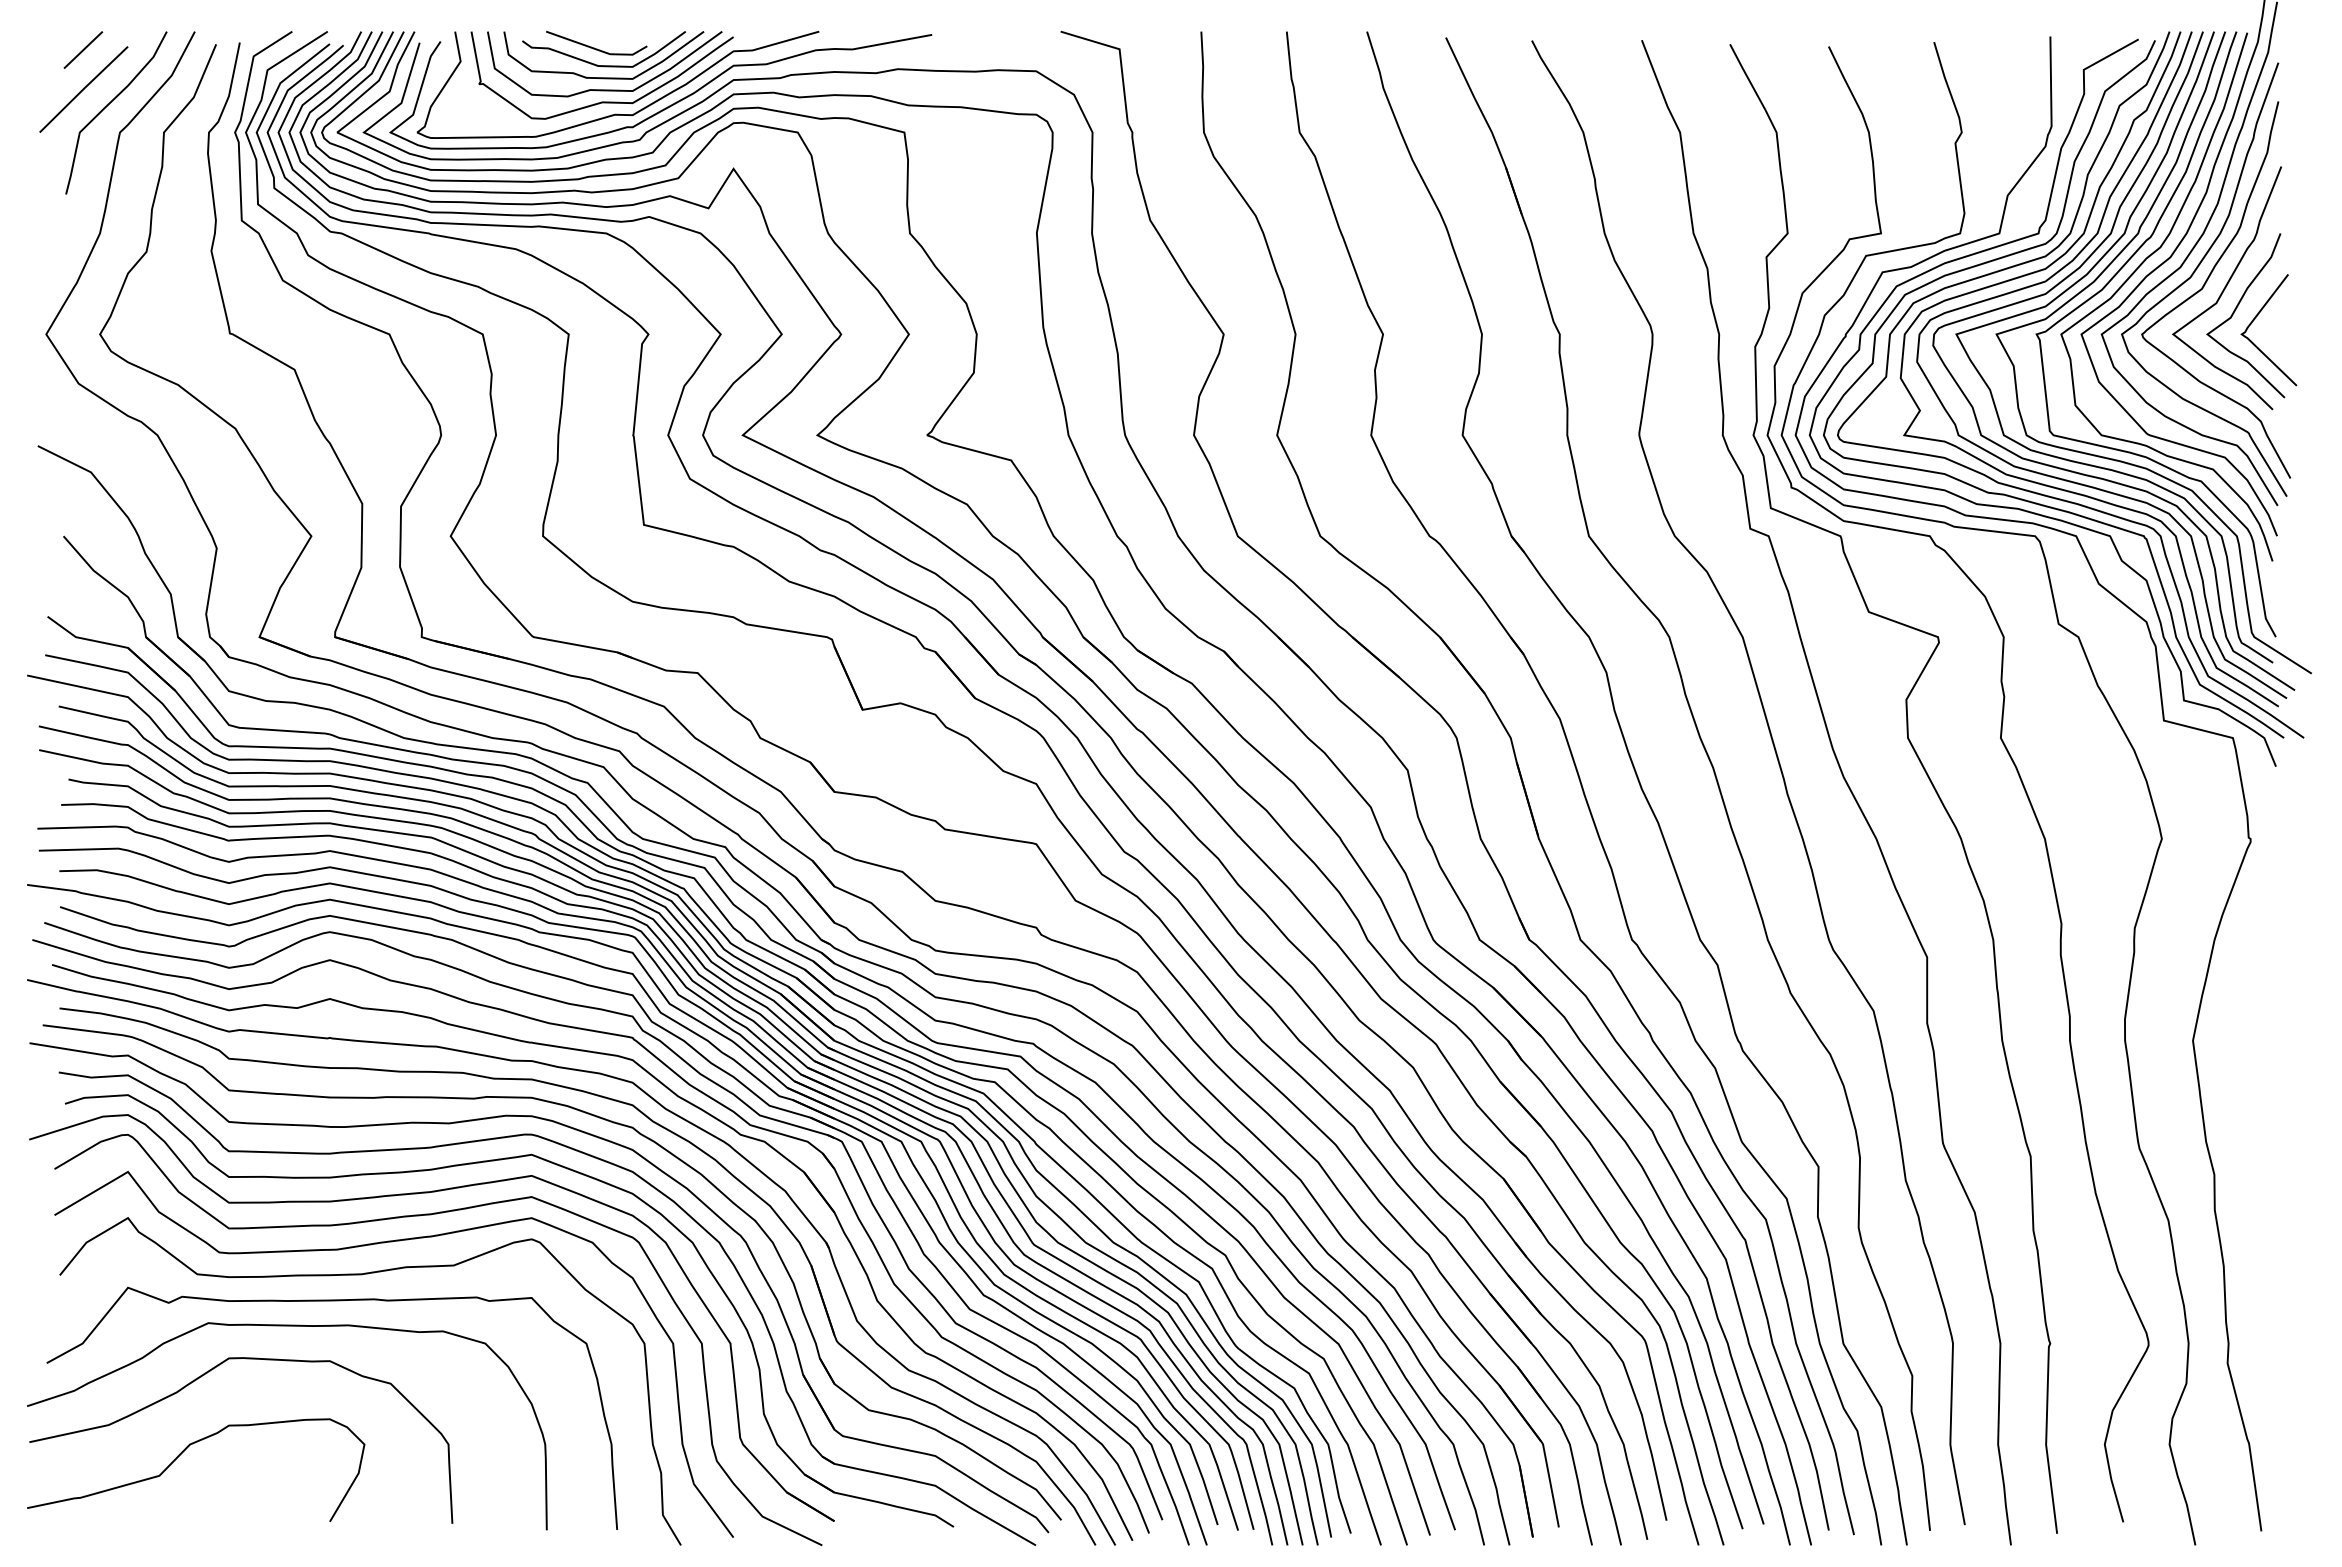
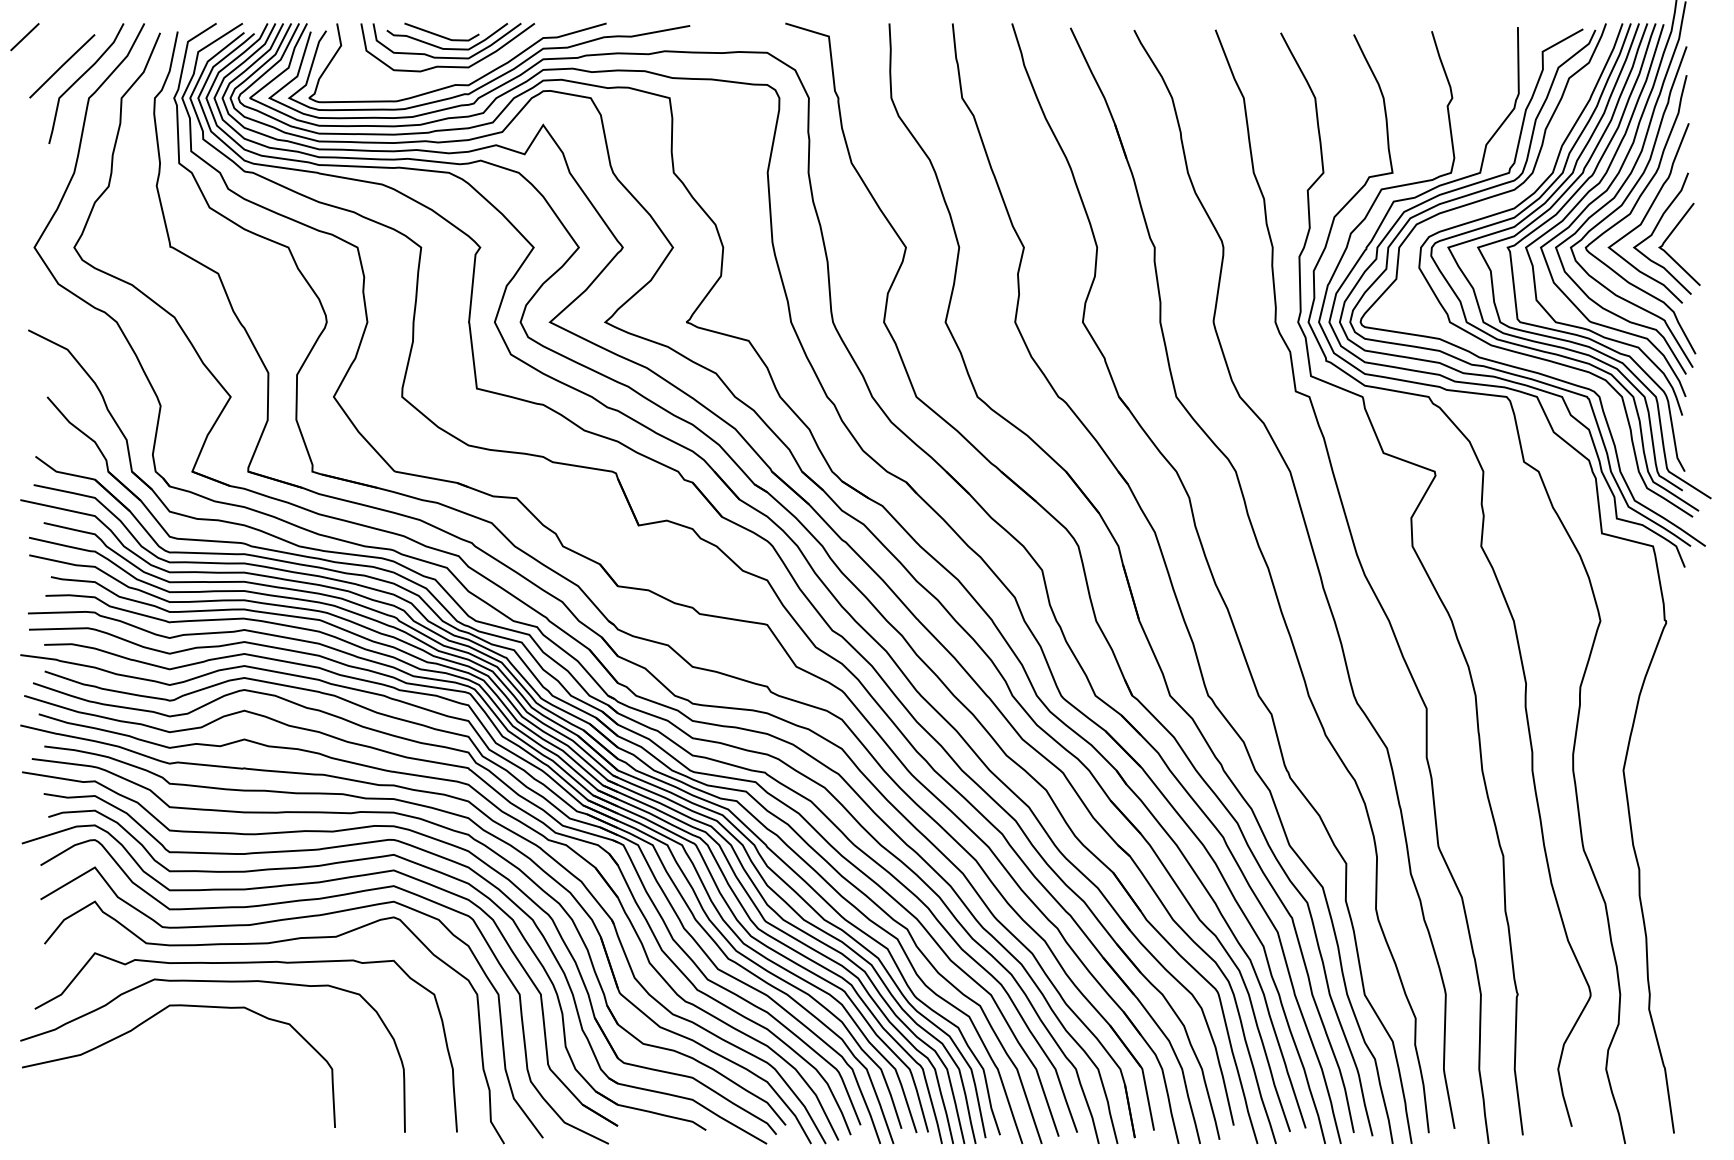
line: (83, 49) -> (25, 36), moved
curve: (601, 101) -> (445, 75), removed
curve: (2044, 270) -> (1513, 200), removed
curve: (181, 1454) -> (134, 1076), removed

